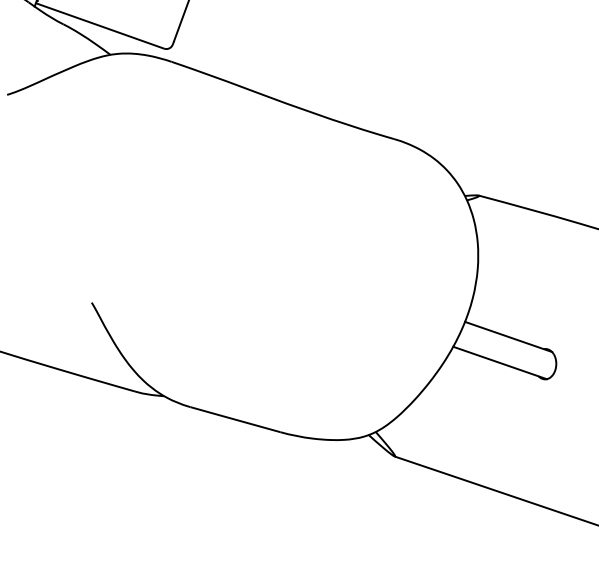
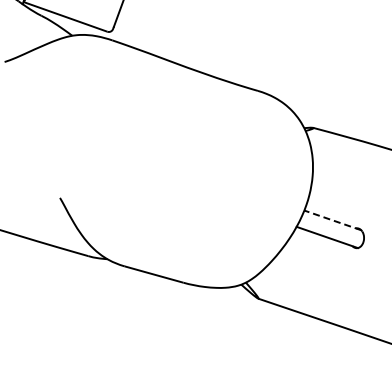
line: (508, 337) -> (332, 220), solid -> dashed

